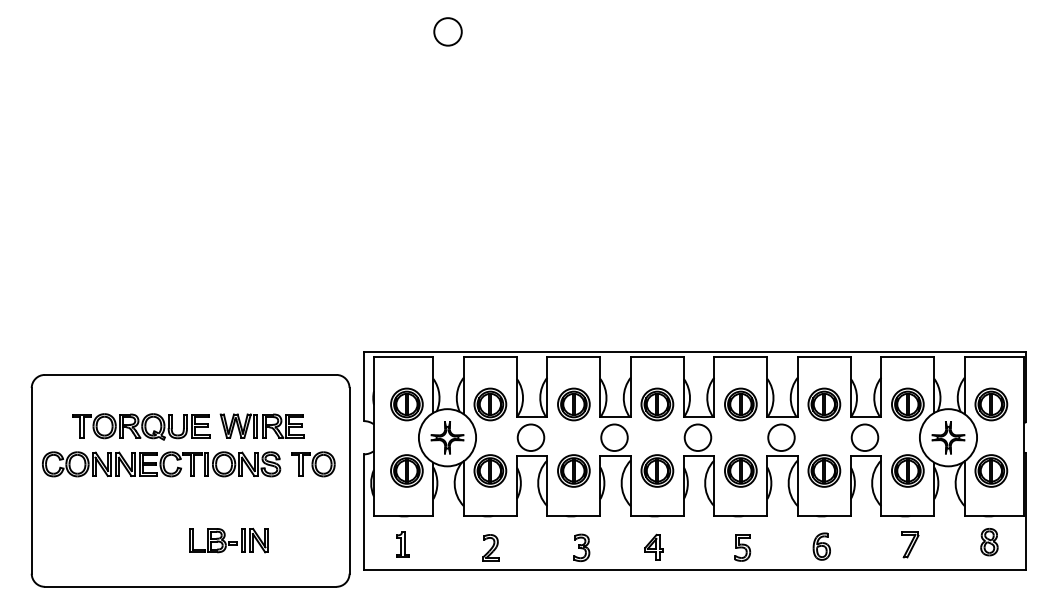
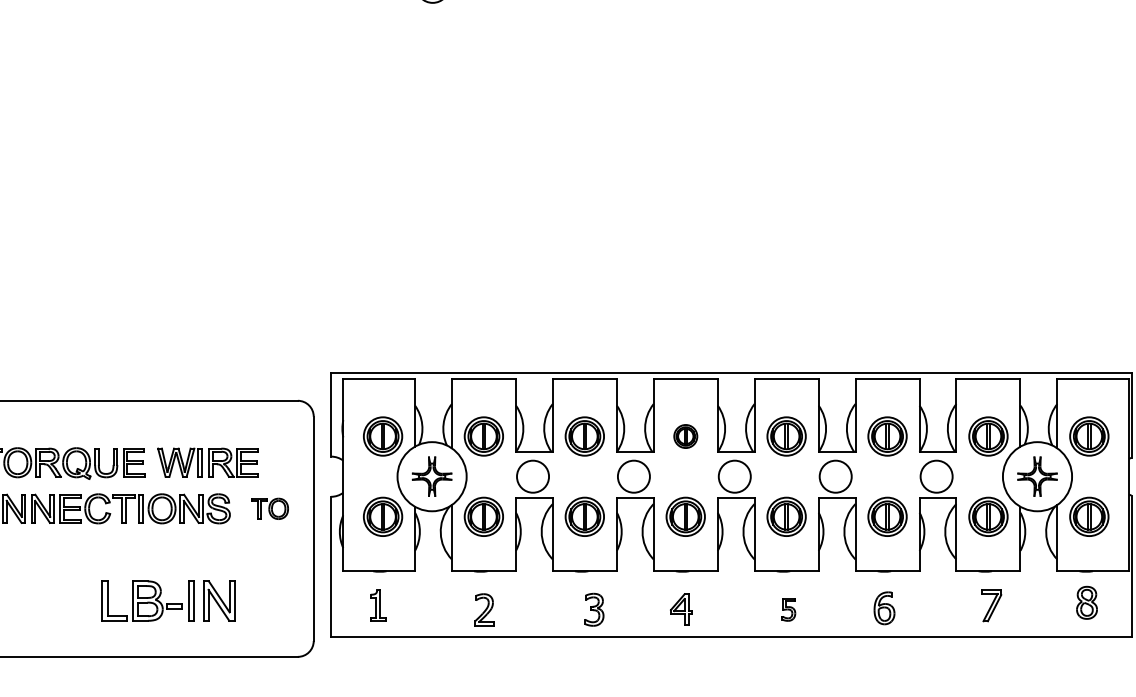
part: (657, 404) -> (685, 436), size x0.6
part: (313, 464) -> (270, 509), size x0.7
part: (228, 540) -> (167, 600), size x1.4
part: (742, 547) -> (788, 609), size x0.7

